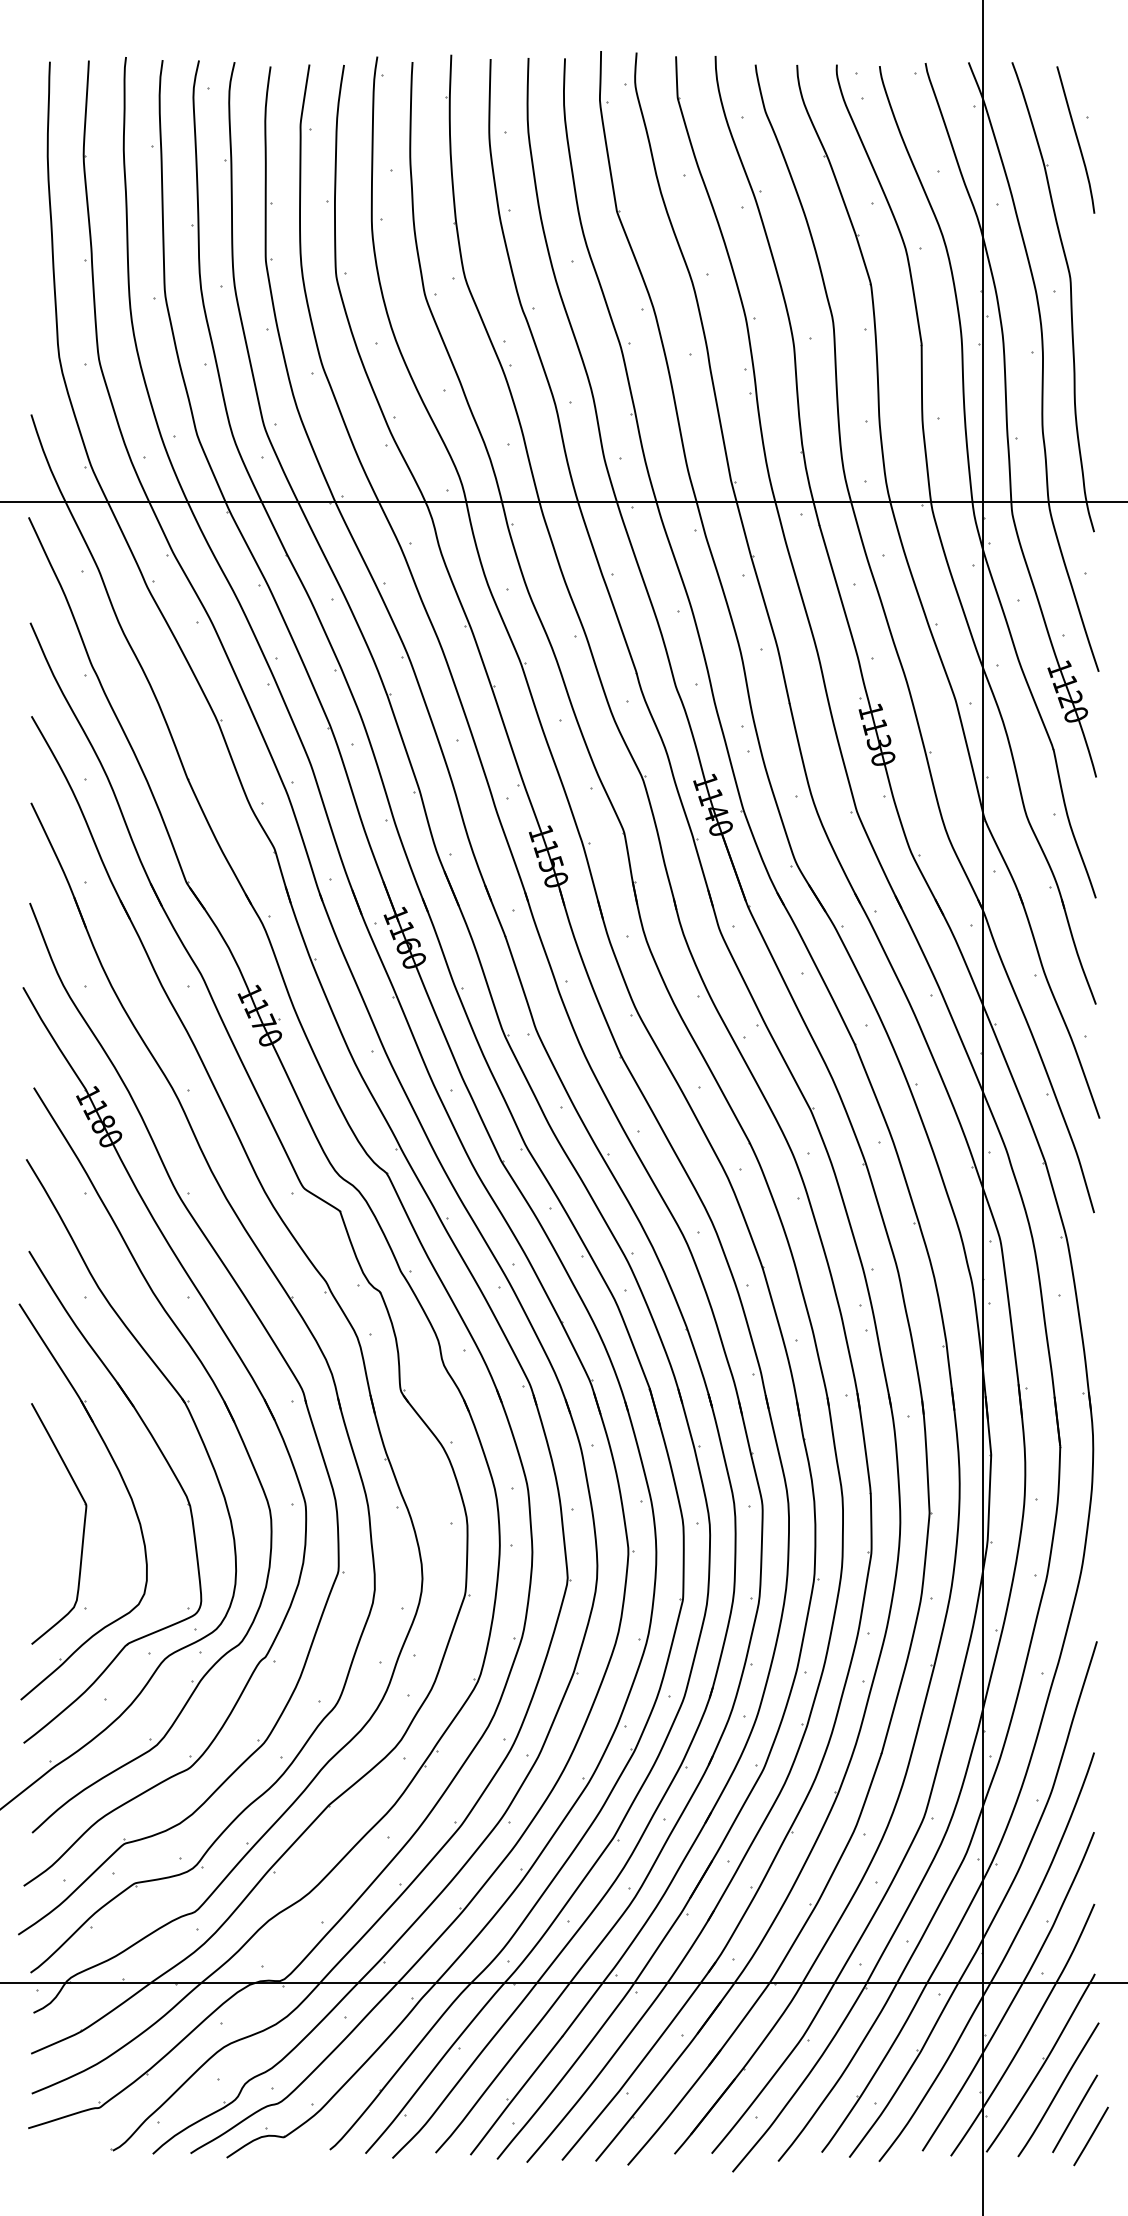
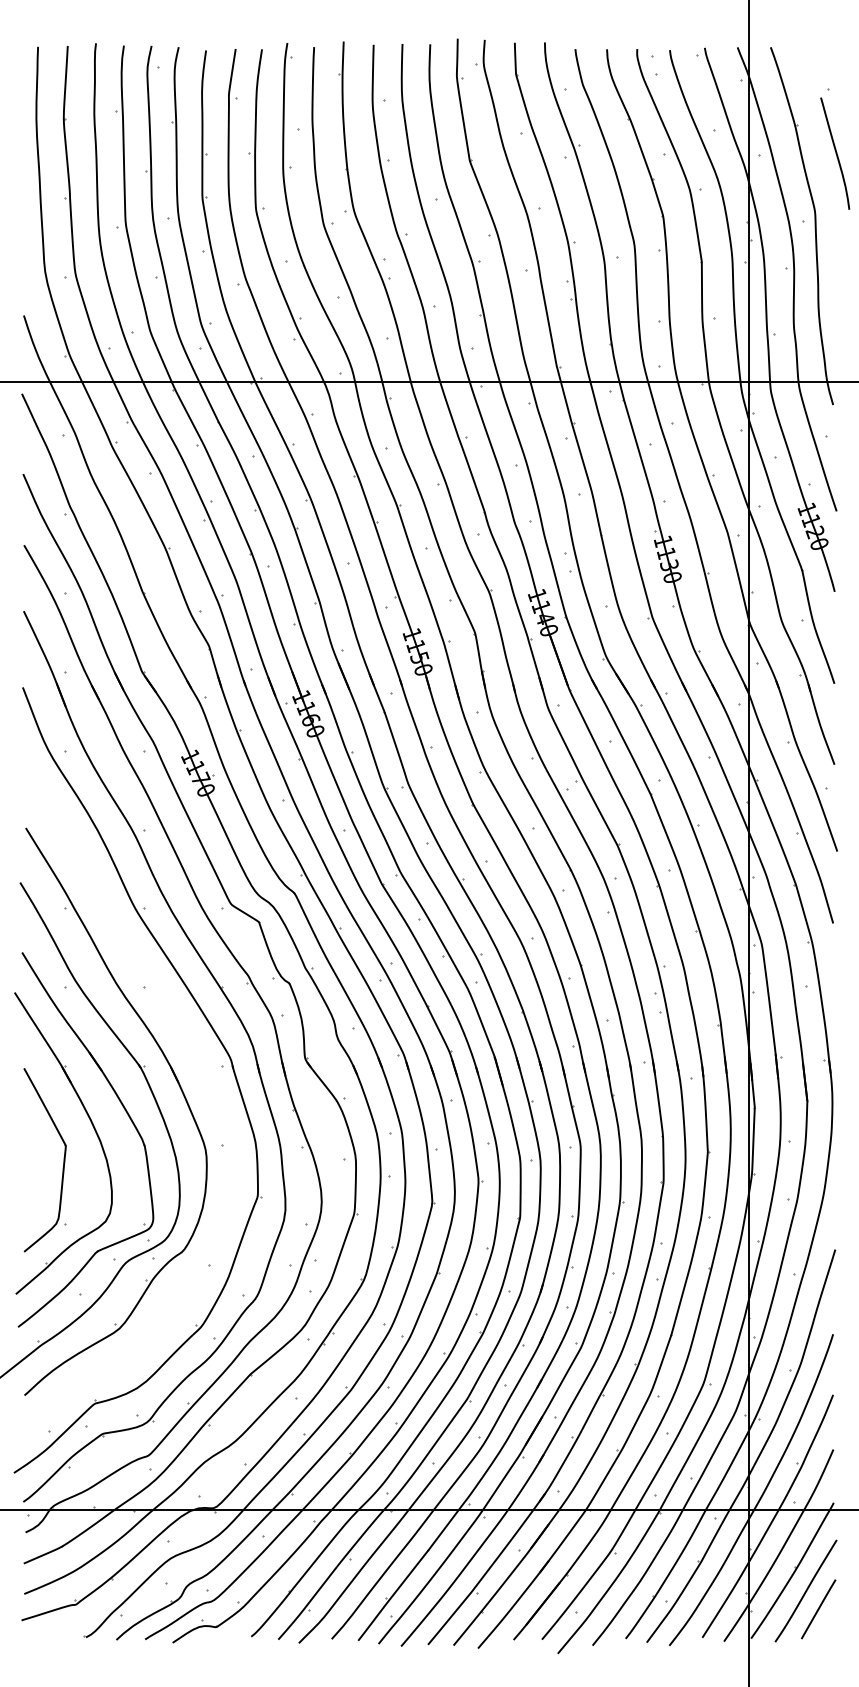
curve: (1076, 139) -> (835, 153), moved
part: (253, 1382) -> (193, 1052), removed
line: (1090, 2136) -> (830, 1626), removed

